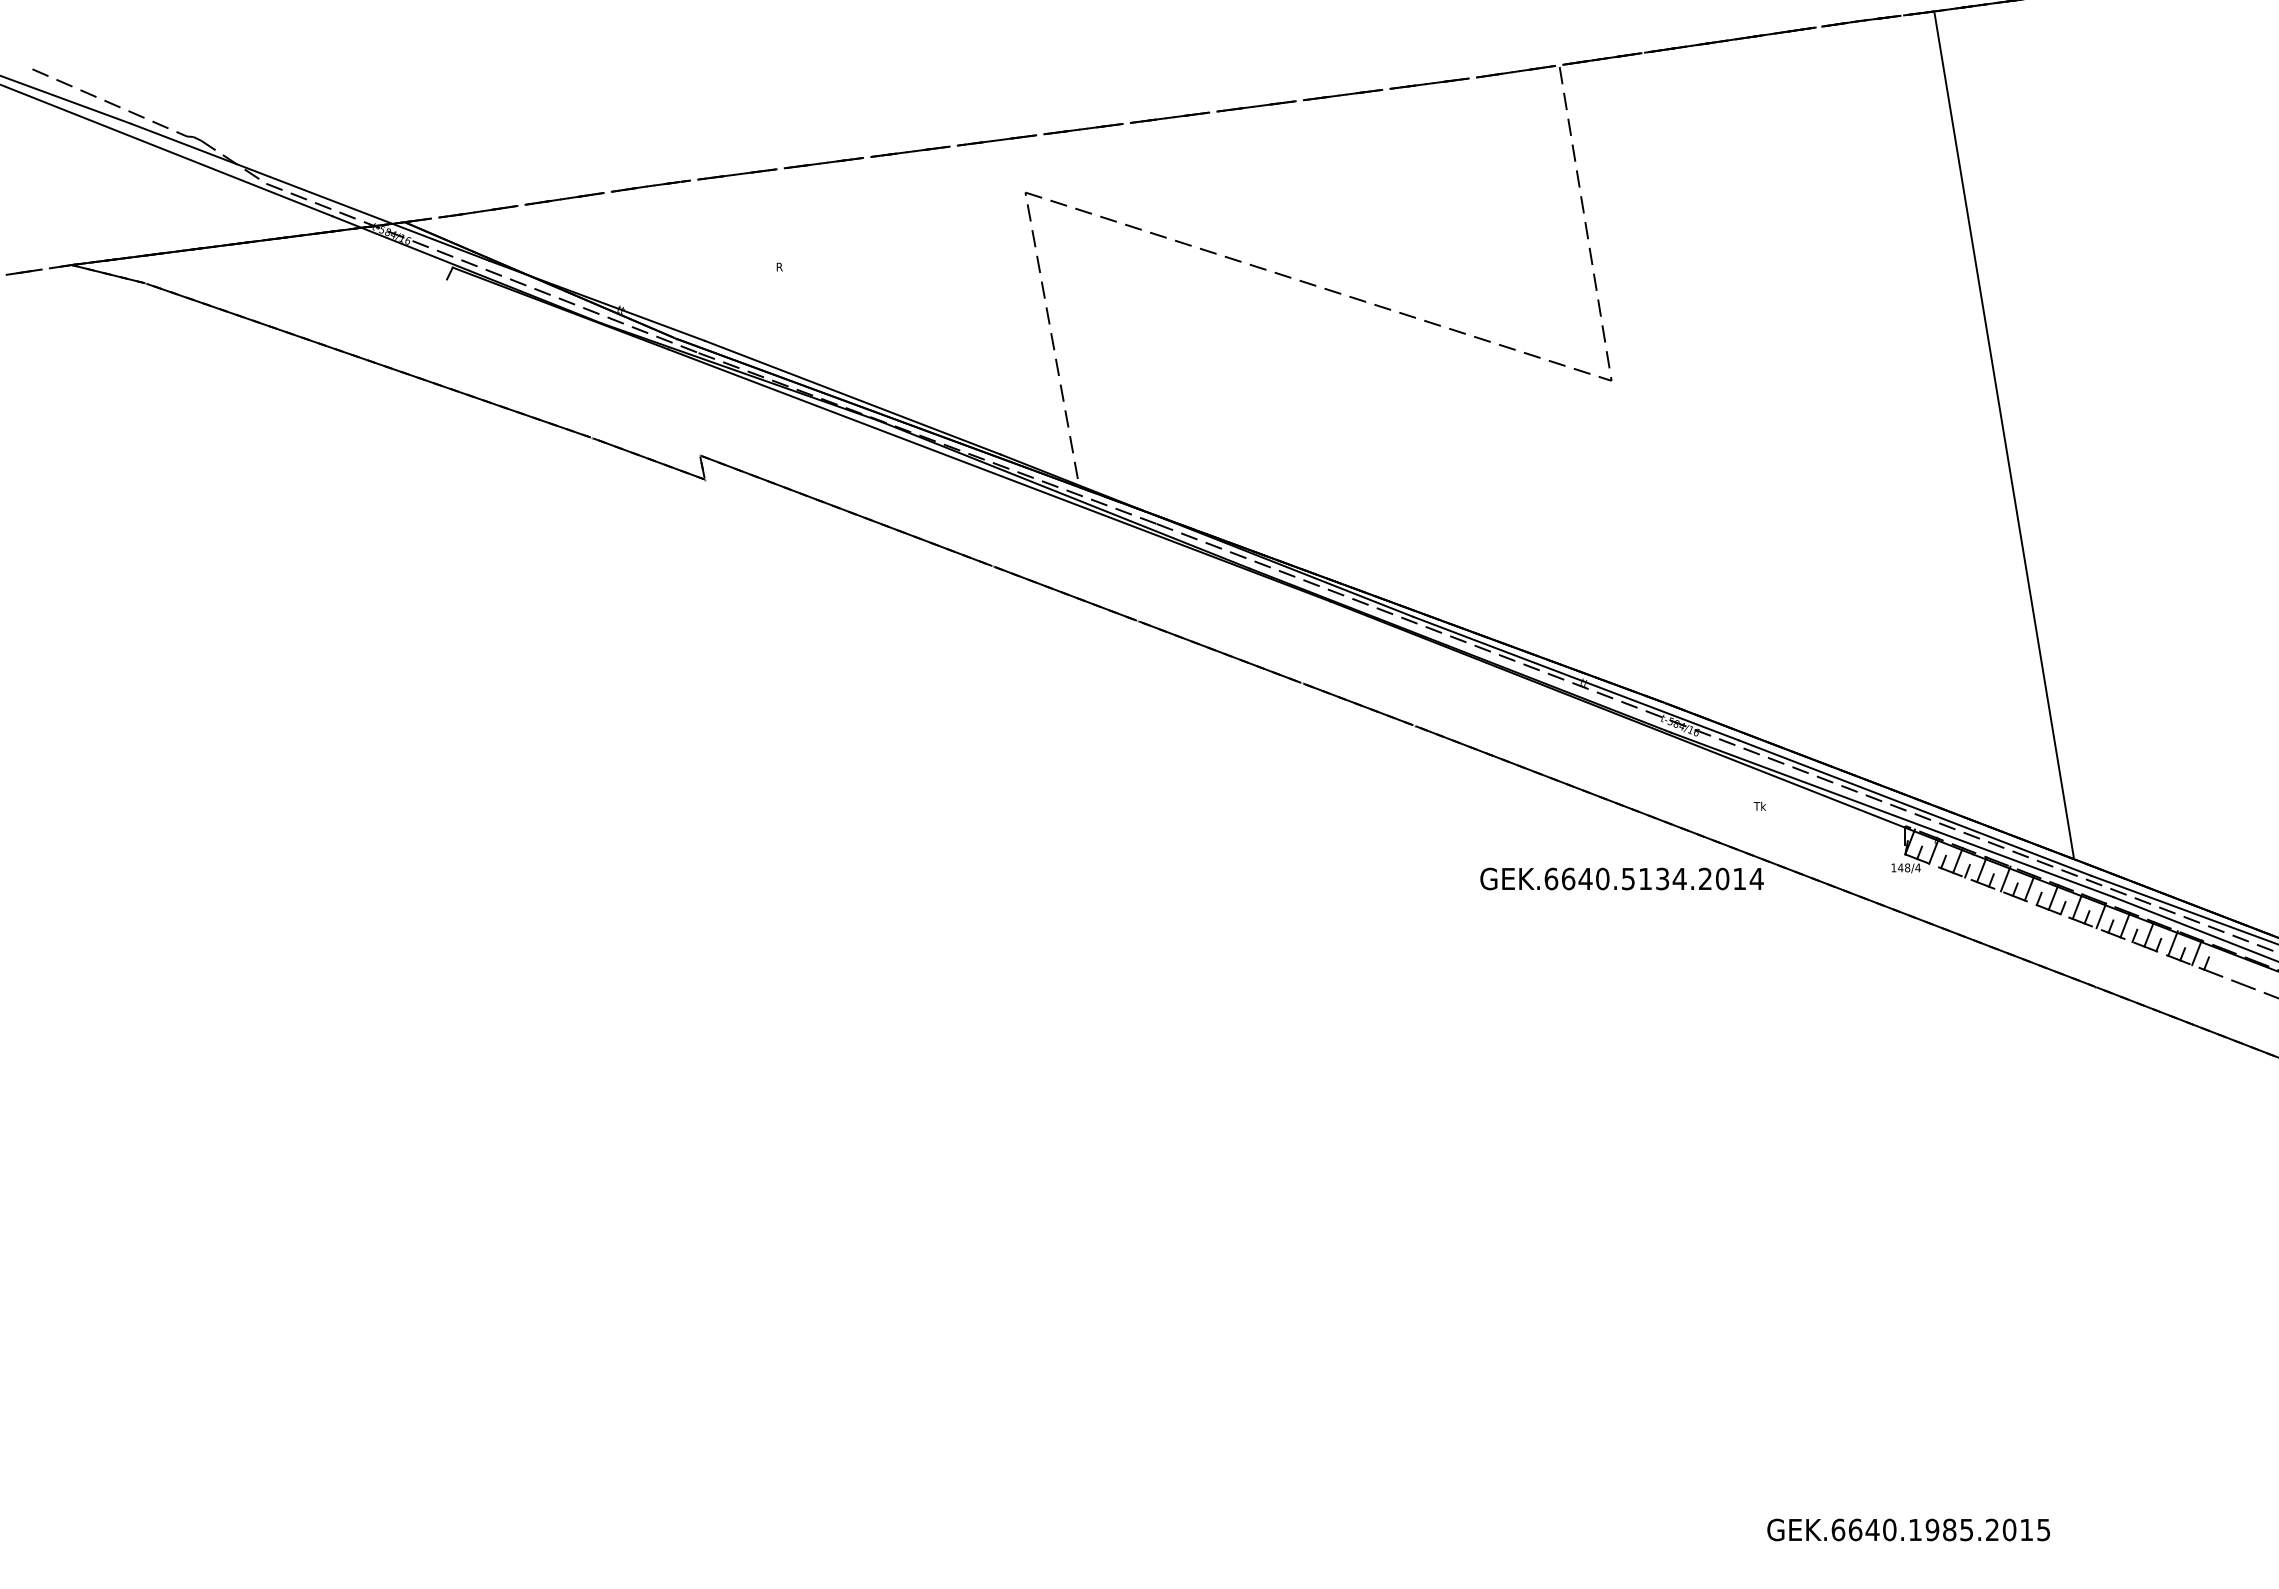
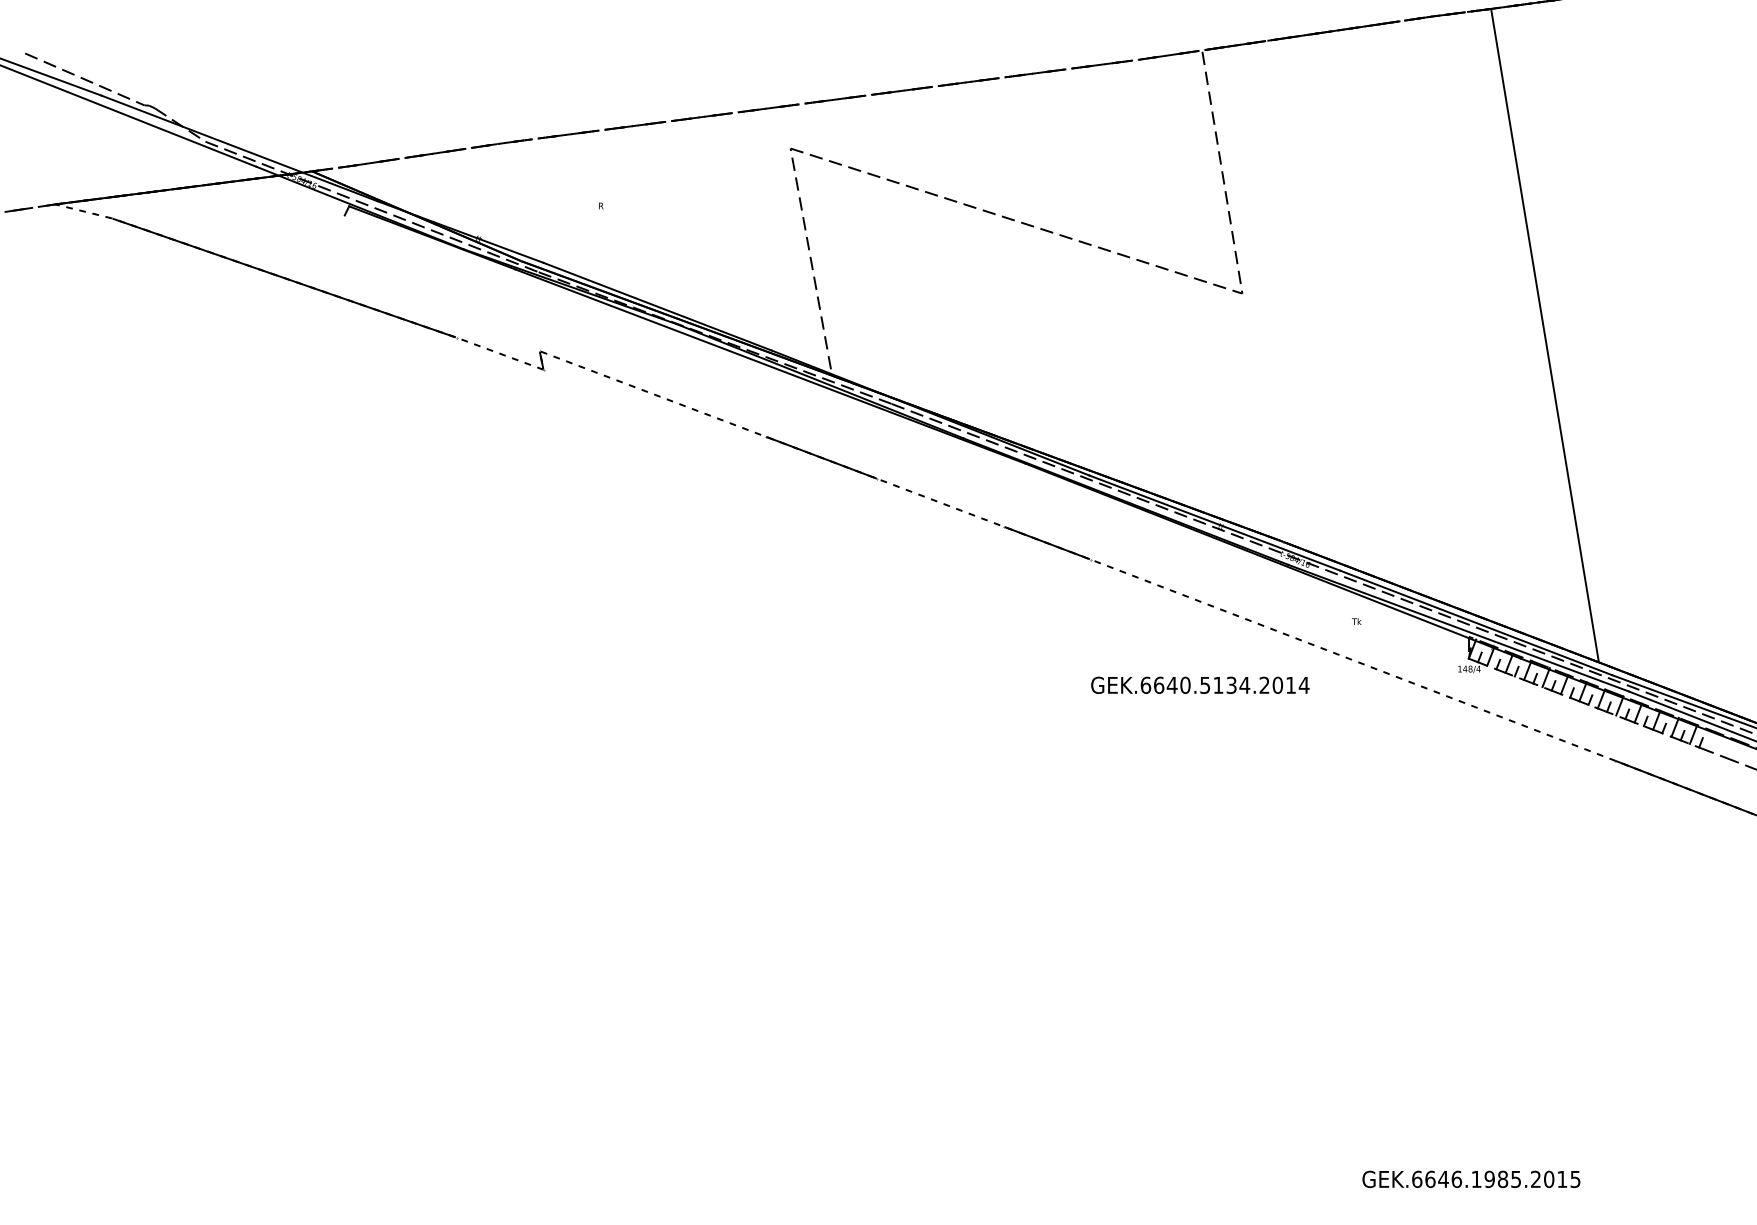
line: (108, 273) -> (83, 210), removed
line: (648, 458) -> (500, 353), removed
line: (846, 510) -> (652, 393), removed
line: (1220, 651) -> (940, 502), removed
line: (1754, 856) -> (1352, 660), removed
text: (1621, 878) -> (1199, 684), moved
text: (1889, 1529) -> (1456, 1179), GEK.6640.1985.2015 -> GEK.6646.1985.2015

